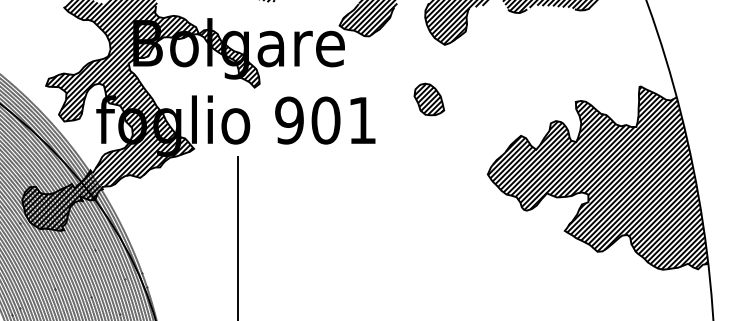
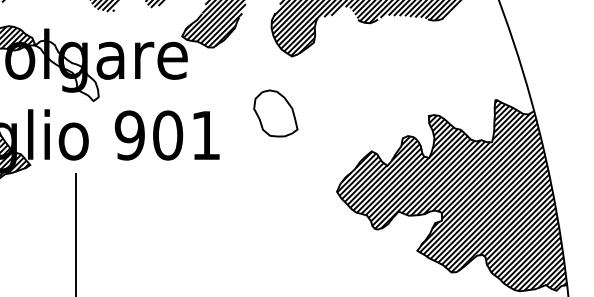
hatch: (230, 57) -> (68, 69), removed
part: (429, 99) -> (276, 113), size x1.4

